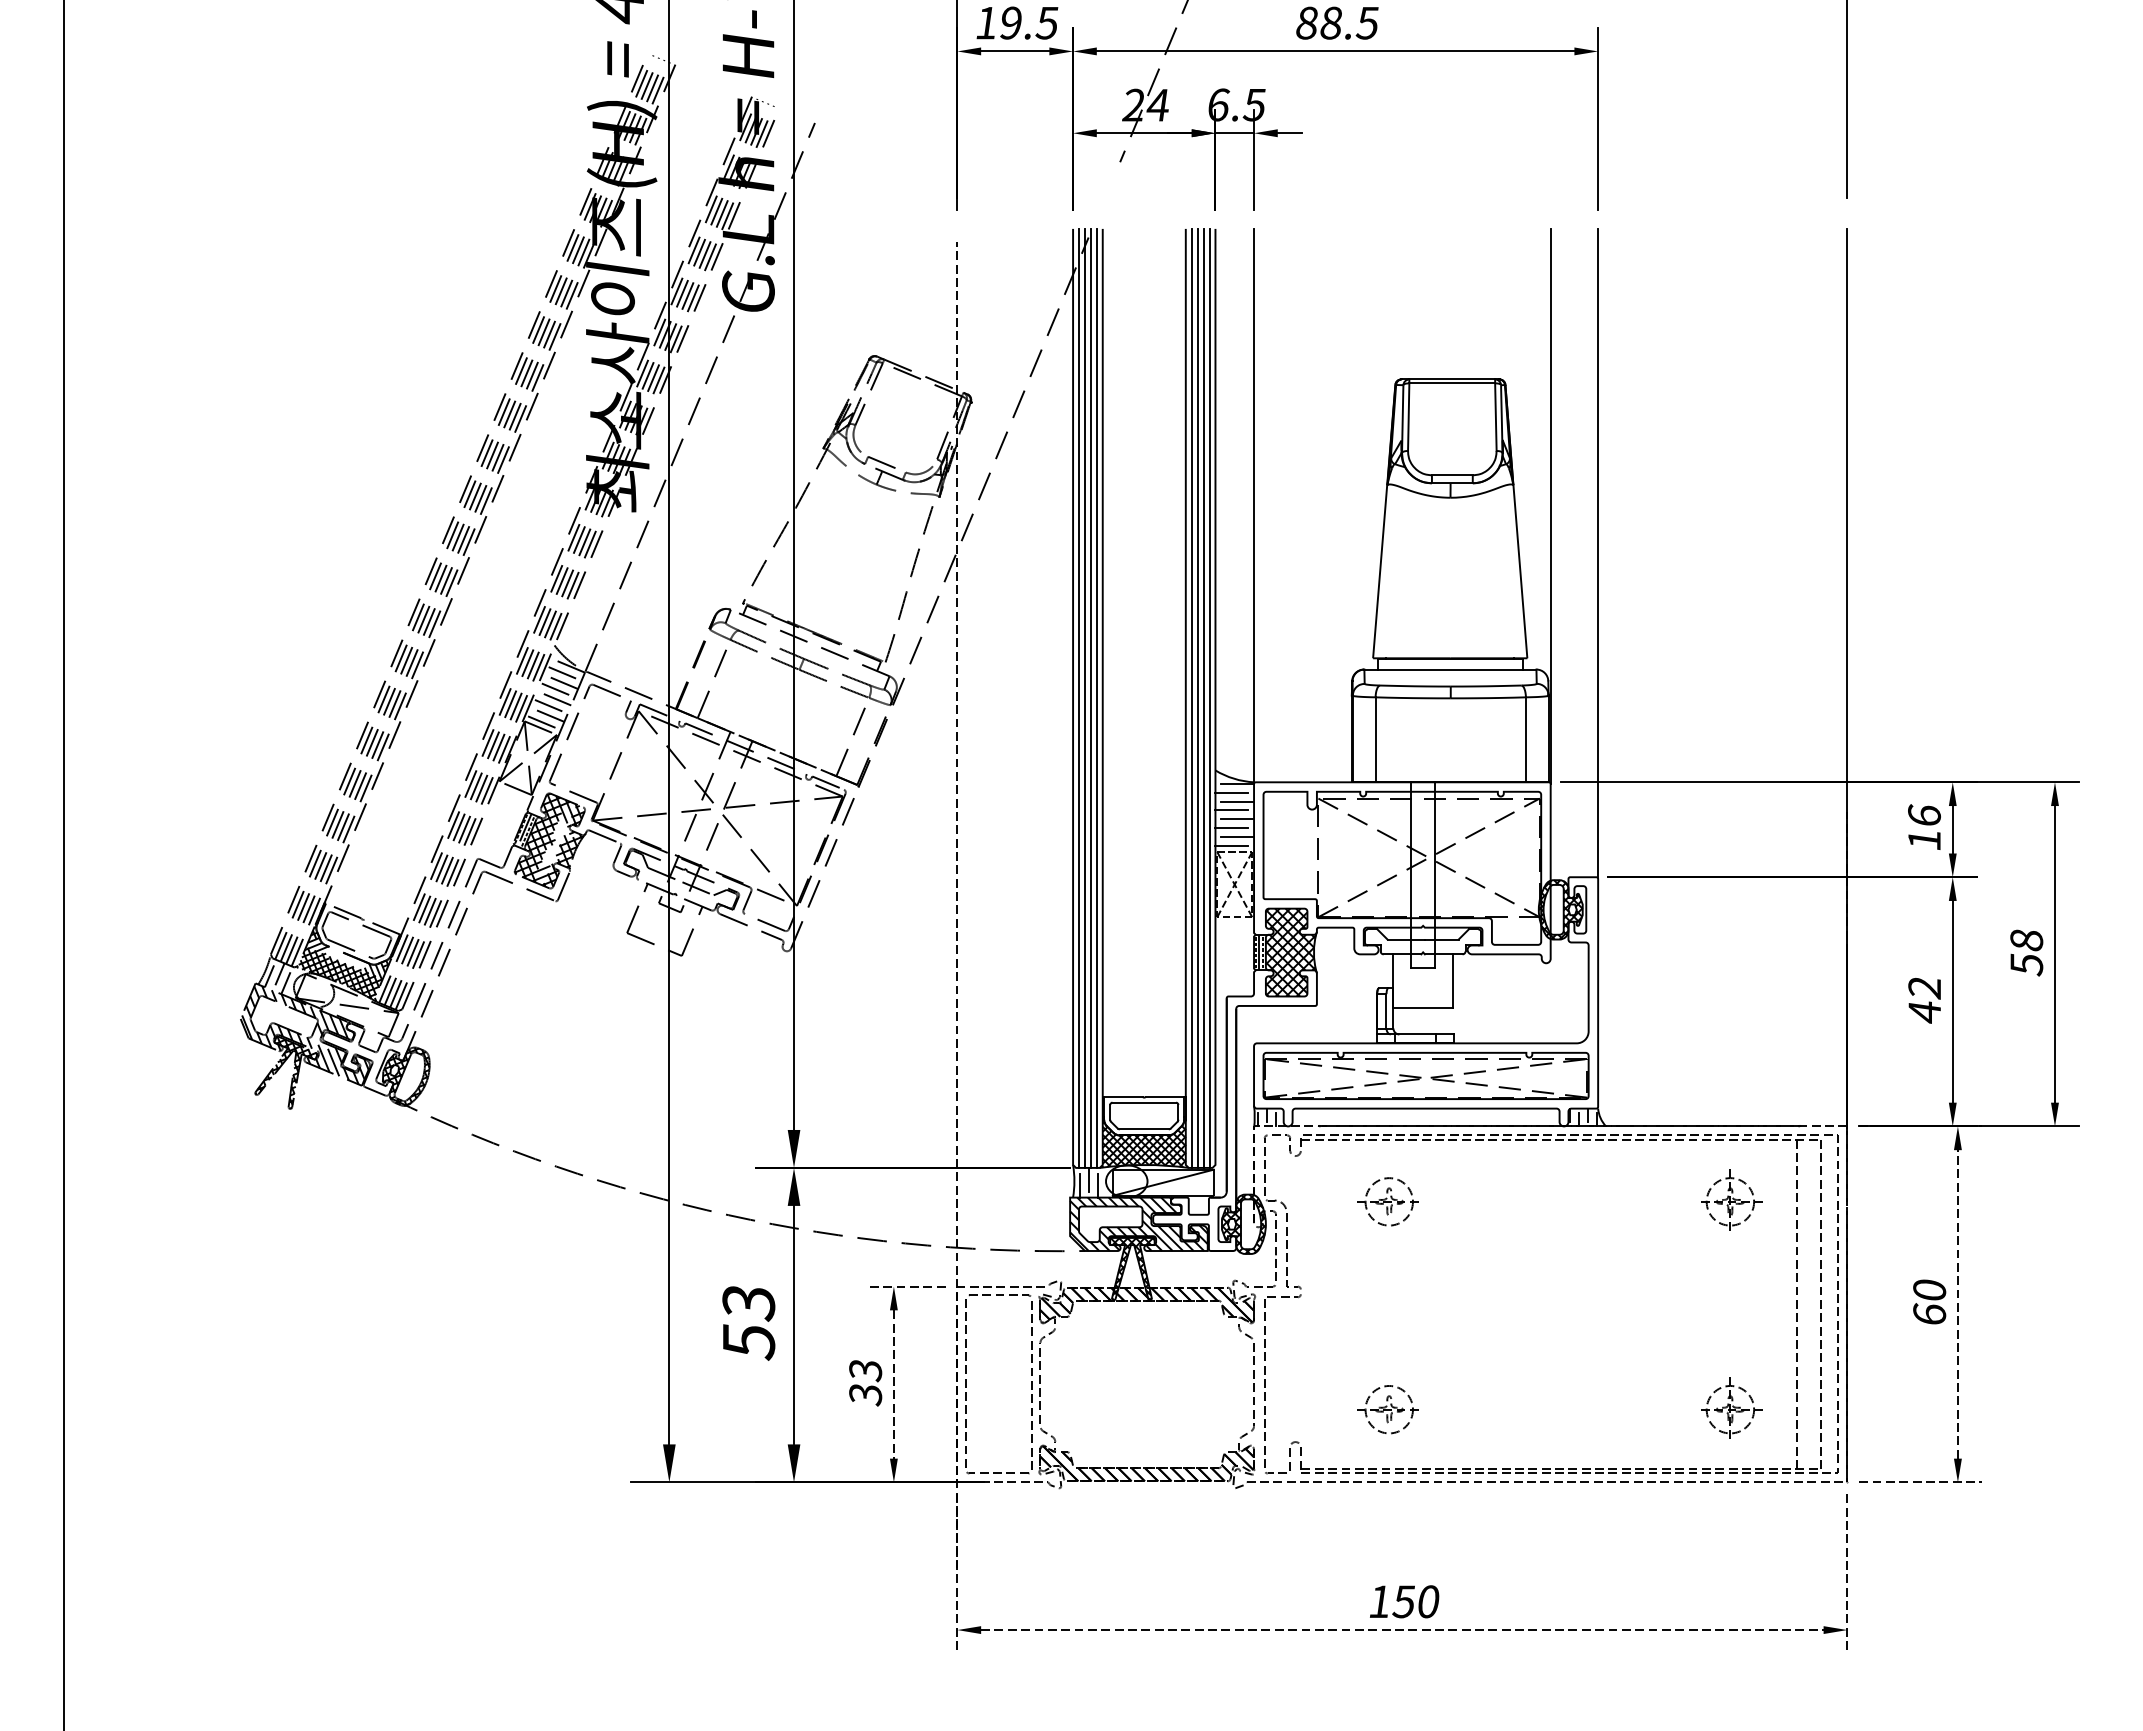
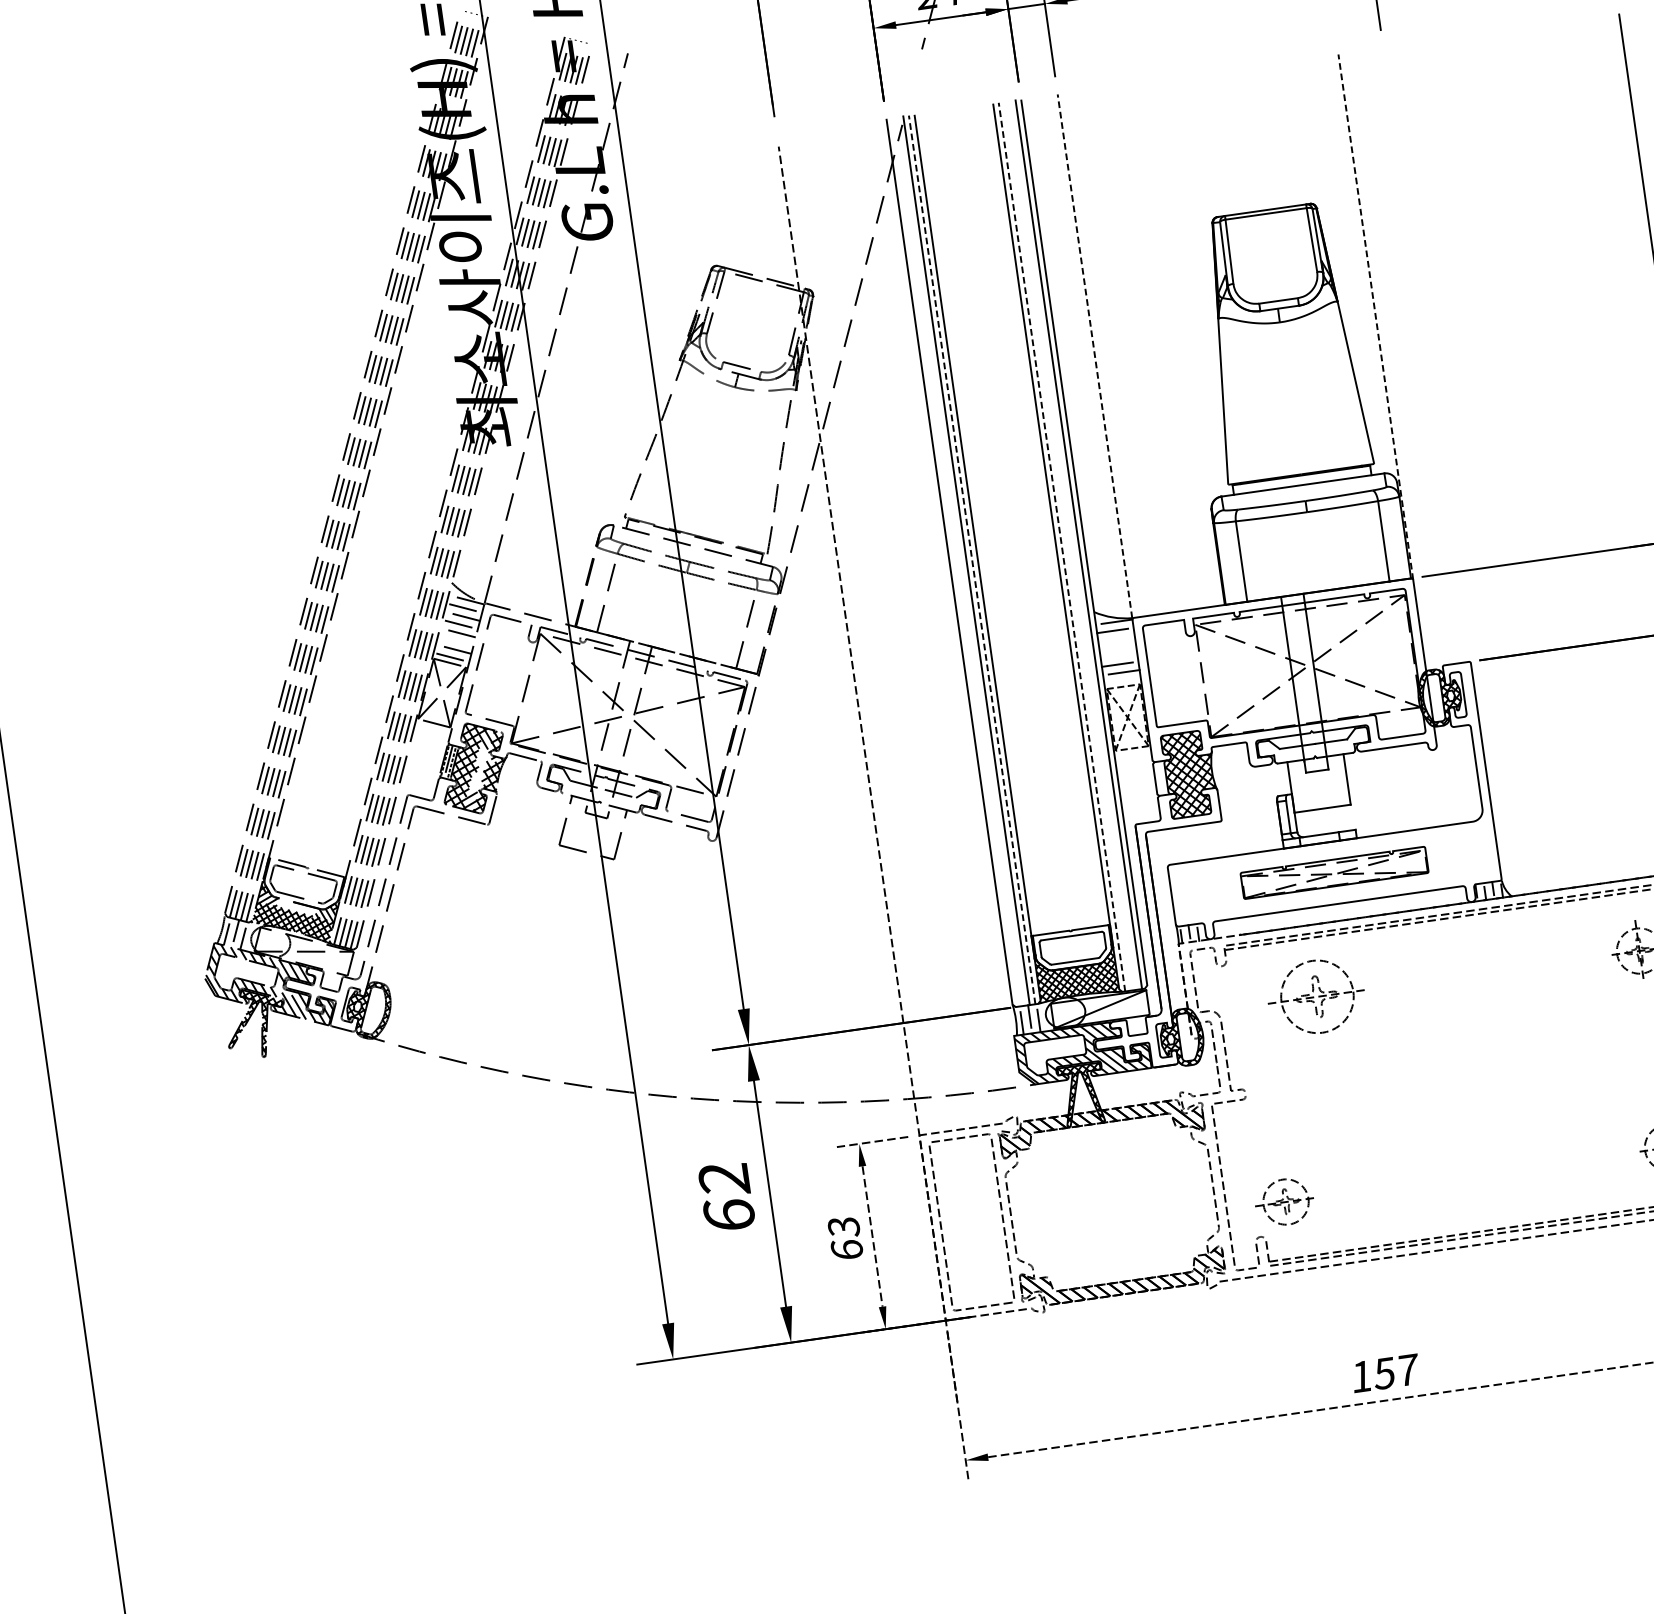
line: (1254, 505) -> (1095, 356), solid -> dashed
line: (1550, 506) -> (1375, 317), solid -> dashed
line: (1598, 552) -> (1427, 354), removed
line: (1079, 697) -> (955, 561), removed
line: (1084, 697) -> (960, 560), removed
line: (1197, 697) -> (1067, 545), removed
line: (1203, 697) -> (1073, 544), removed
line: (1096, 698) -> (971, 560), solid -> dashed
line: (1191, 698) -> (1061, 547), solid -> dashed
line: (547, 704) -> (453, 639), removed
line: (1237, 801) -> (1119, 638), removed
line: (1231, 810) -> (1114, 647), removed
line: (1237, 819) -> (1121, 655), removed
line: (1231, 846) -> (1119, 681), removed
hatch: (1260, 952) -> (1161, 778), removed
part: (1425, 1075) -> (1334, 872), size x0.6
part: (1387, 1201) -> (1315, 996), size x1.6
text: (748, 1323) -> (726, 1198), 53 -> 62
text: (865, 1394) -> (847, 1249), 33 -> 63
part: (1387, 1409) -> (1284, 1202), moved
text: (1429, 1601) -> (1408, 1369), 150 -> 157

